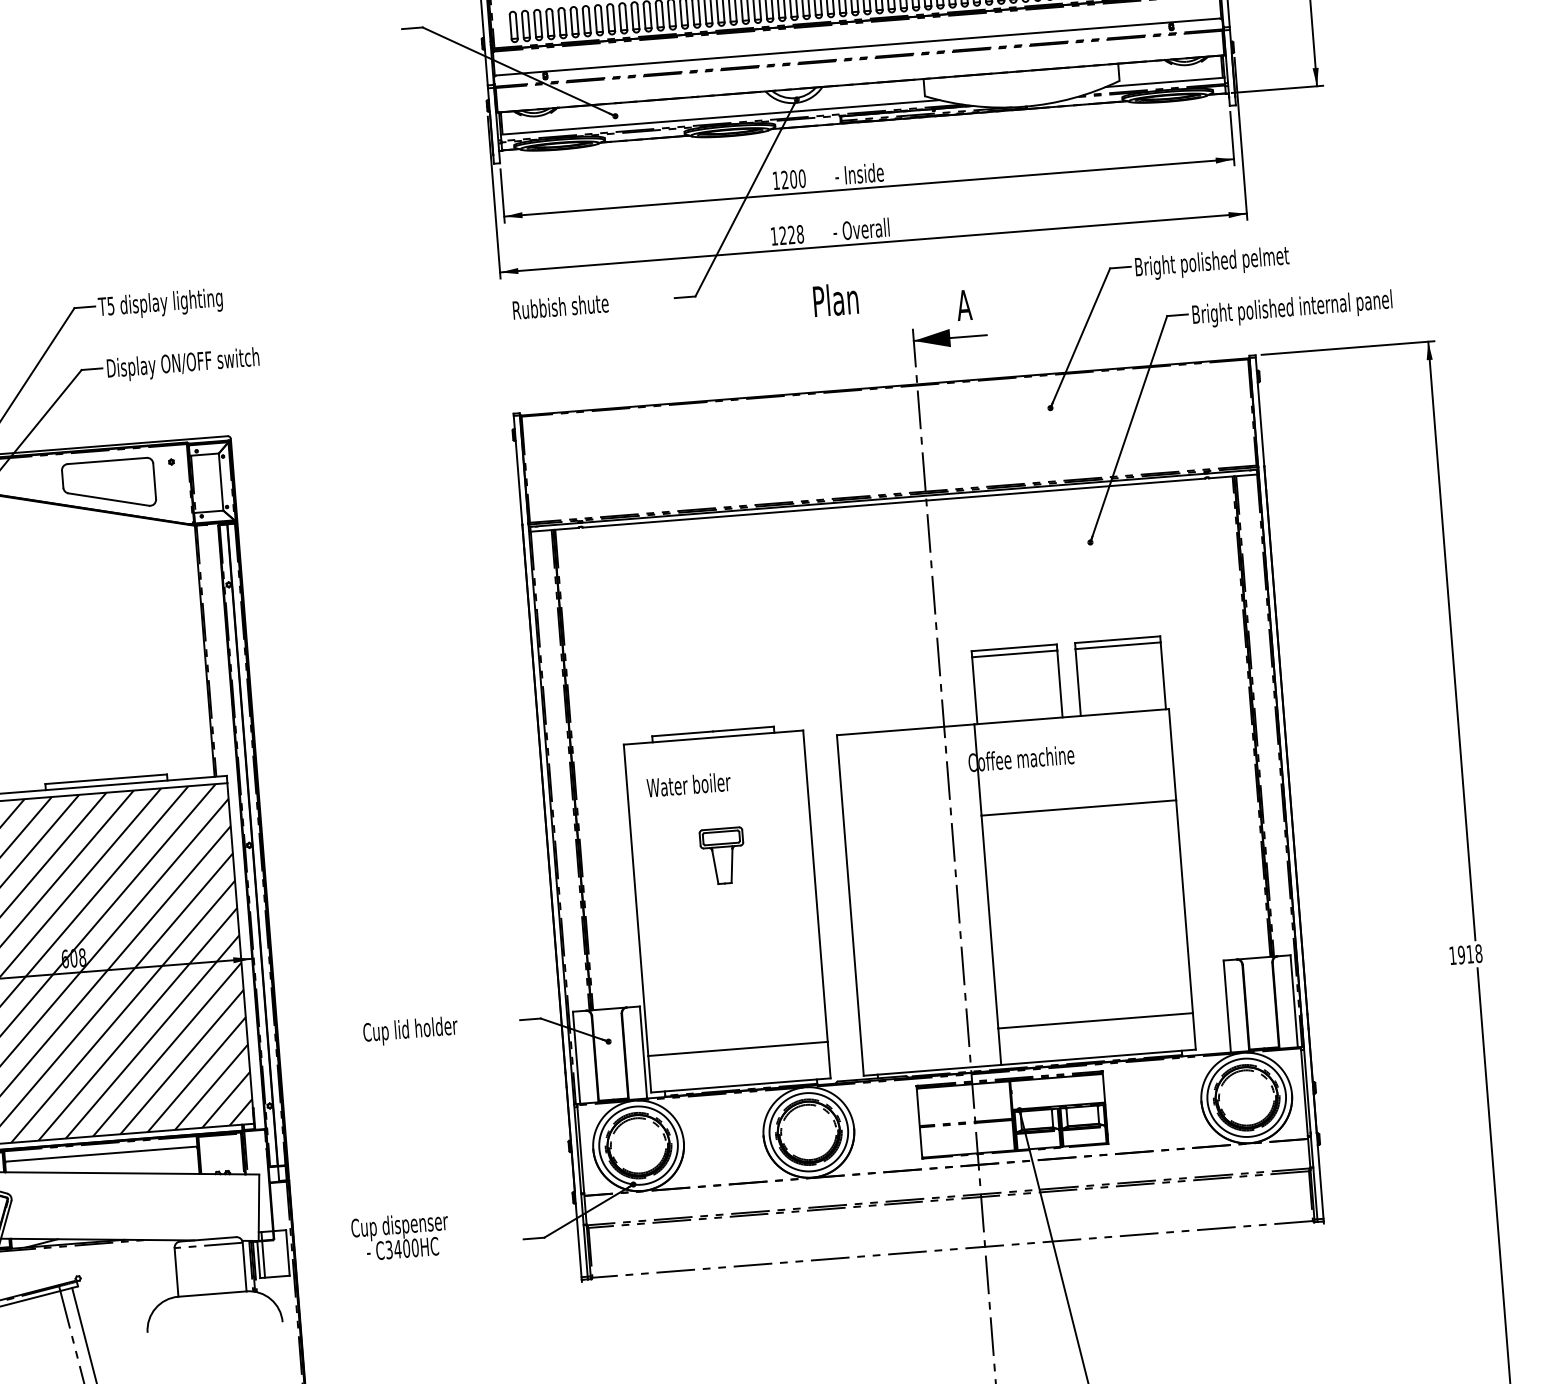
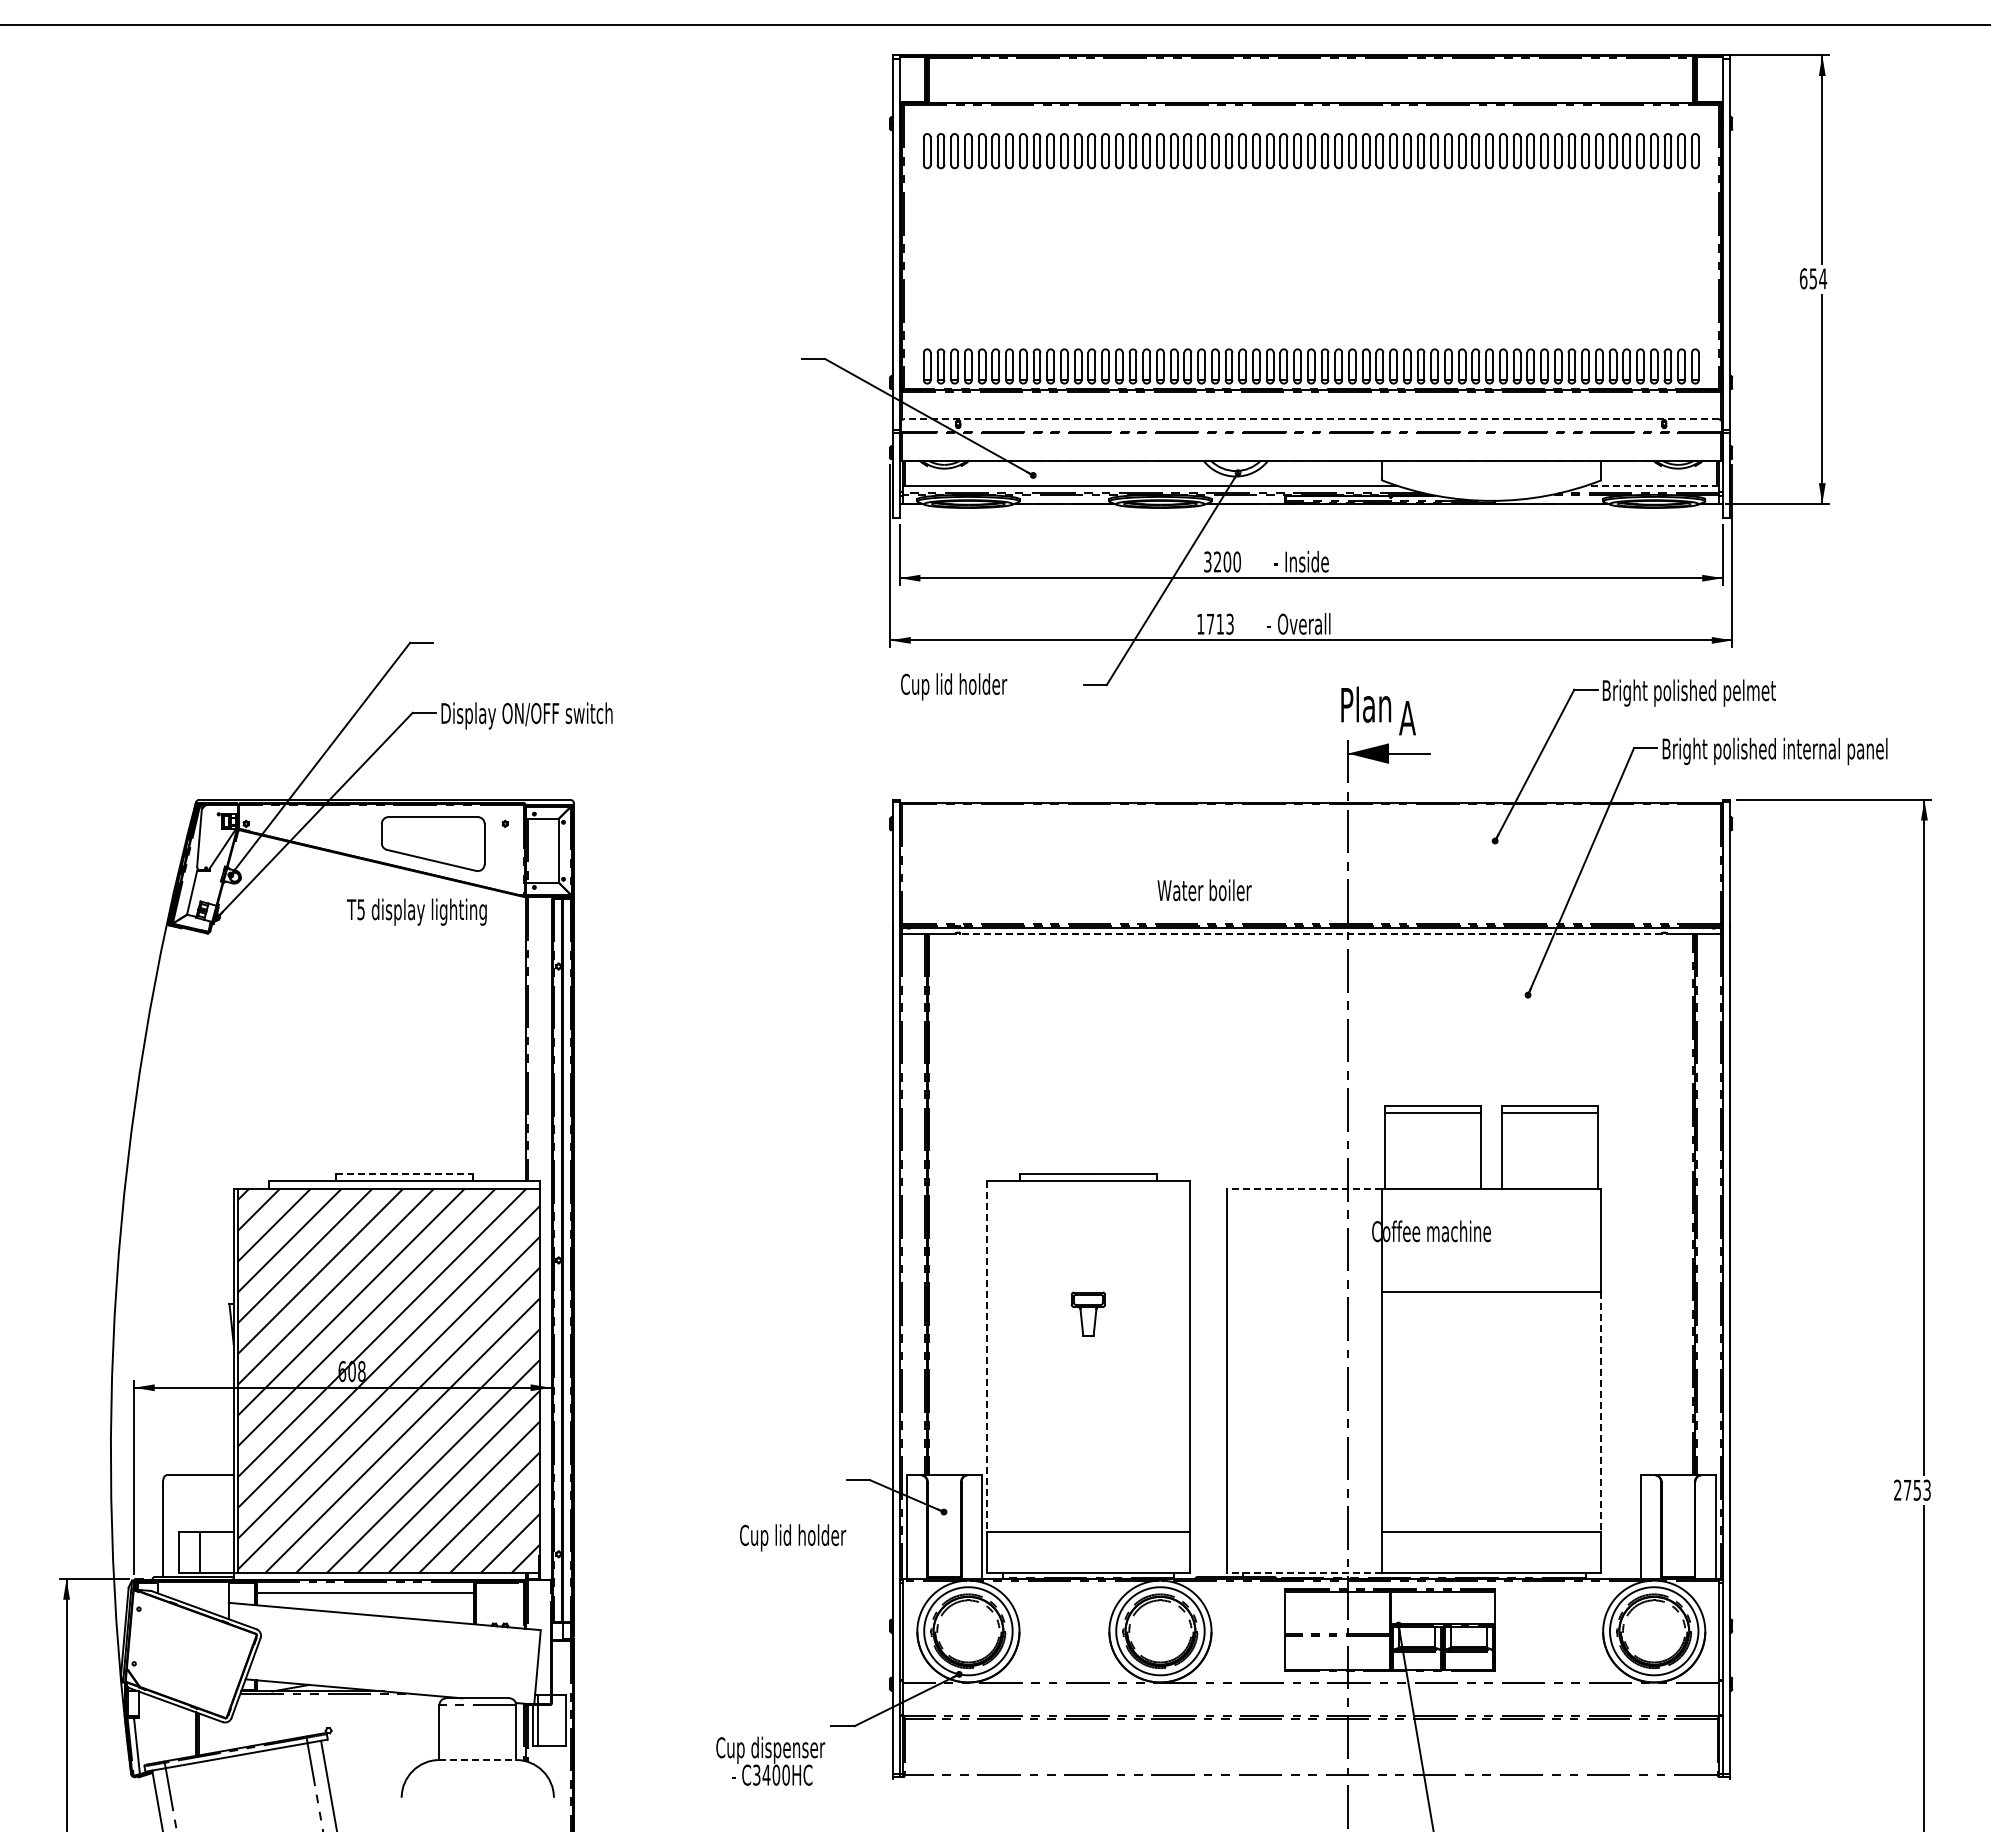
line: (857, 47) -> (1310, 419), solid -> dashed
line: (1165, 82) -> (1652, 486), solid -> dashed
text: (775, 180) -> (1207, 561), 1200 -> 3200
text: (790, 234) -> (1219, 623), 1228 -> 1713
text: (836, 299) -> (1366, 704), moved
text: (160, 303) -> (416, 911), moved
text: (560, 308) -> (954, 686), Rubbish shute -> Cup lid holder
line: (893, 503) -> (1310, 933), solid -> dashed
line: (904, 729) -> (1303, 1188), solid -> dashed
line: (106, 779) -> (404, 1173), solid -> dashed
text: (688, 785) -> (1204, 890), moved
part: (722, 855) -> (1088, 1313), size x0.7
line: (636, 900) -> (987, 1356), solid -> dashed
line: (1184, 907) -> (1601, 1412), solid -> dashed
text: (1465, 954) -> (1912, 1489), 1918 -> 2753
text: (411, 1030) -> (793, 1537), moved
line: (931, 1070) -> (1303, 1572), solid -> dashed
text: (400, 1235) -> (770, 1760), moved
line: (213, 1294) -> (478, 1760), solid -> dashed

